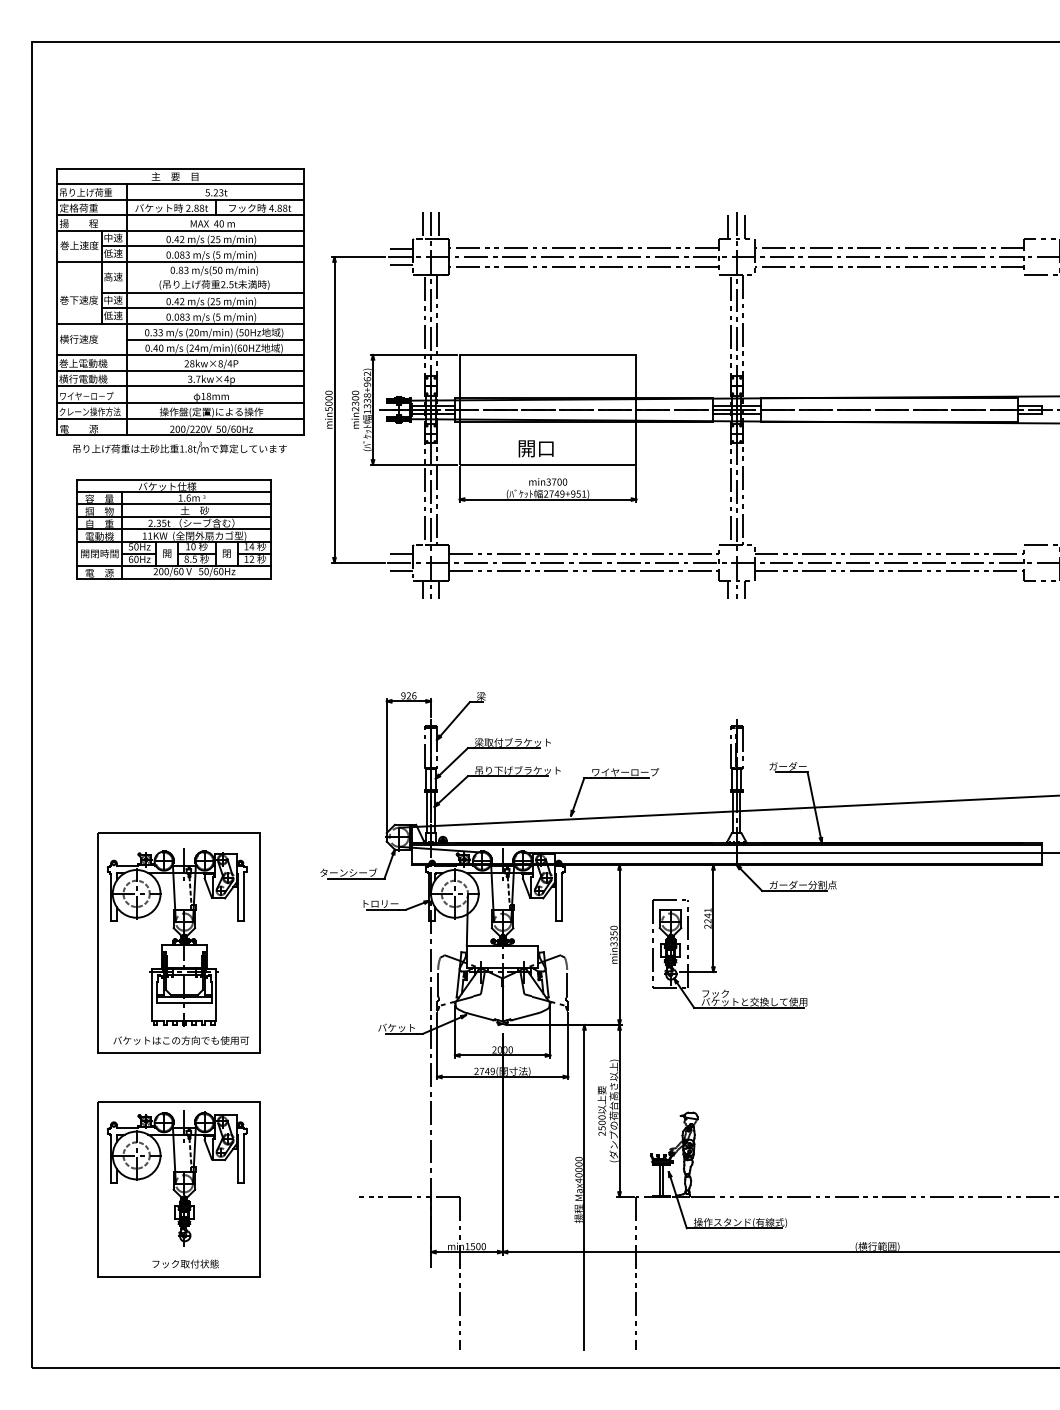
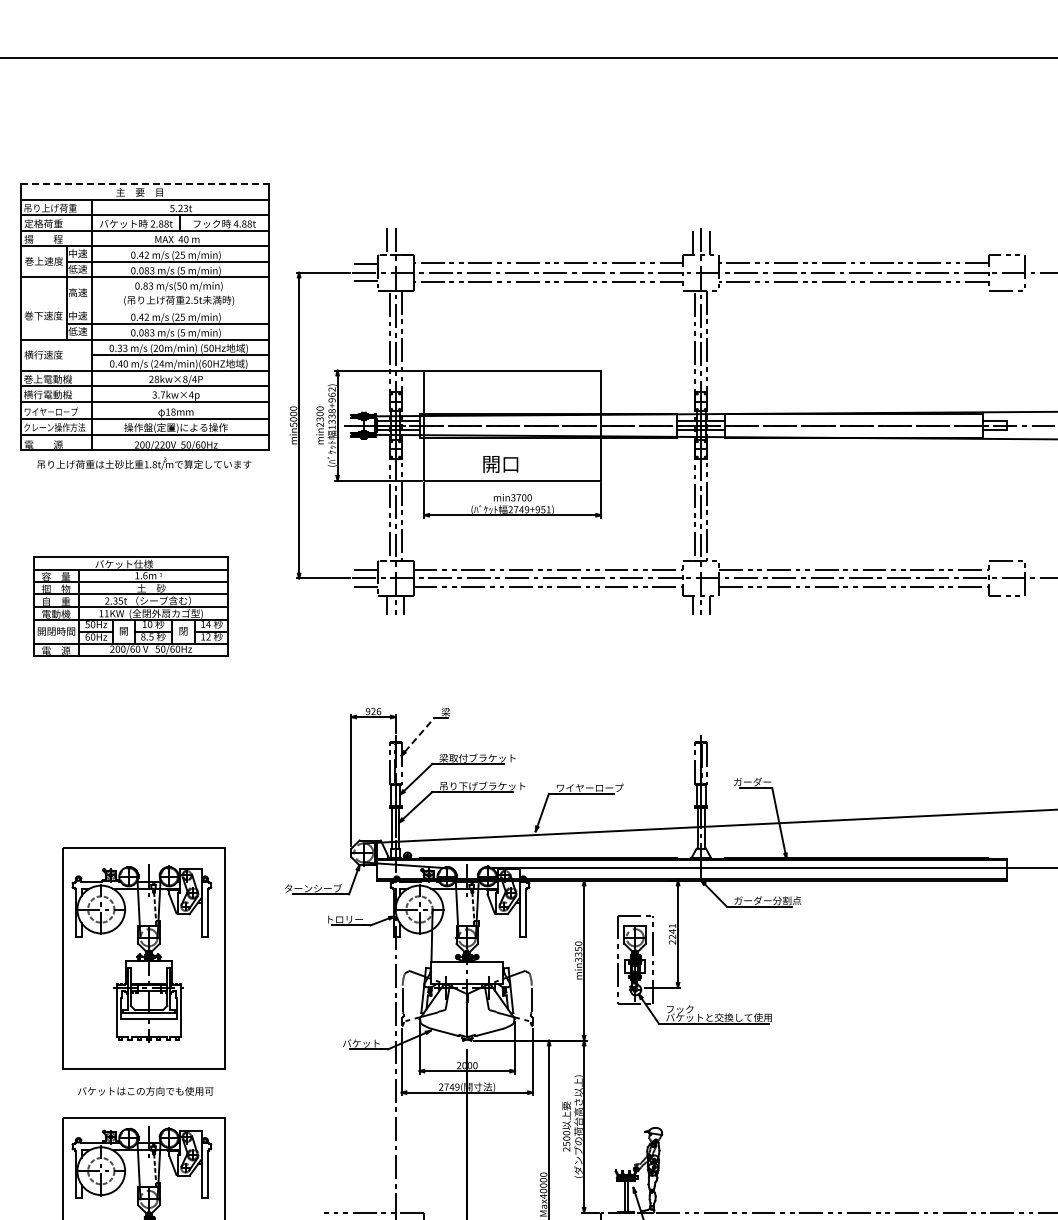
line: (180, 168) -> (145, 184), solid -> dashed
line: (439, 225) -> (404, 241), removed
line: (203, 292) -> (168, 308), removed
part: (173, 529) -> (130, 607), moved
line: (454, 719) -> (419, 735), solid -> dashed
text: (180, 1040) -> (145, 1091), moved

